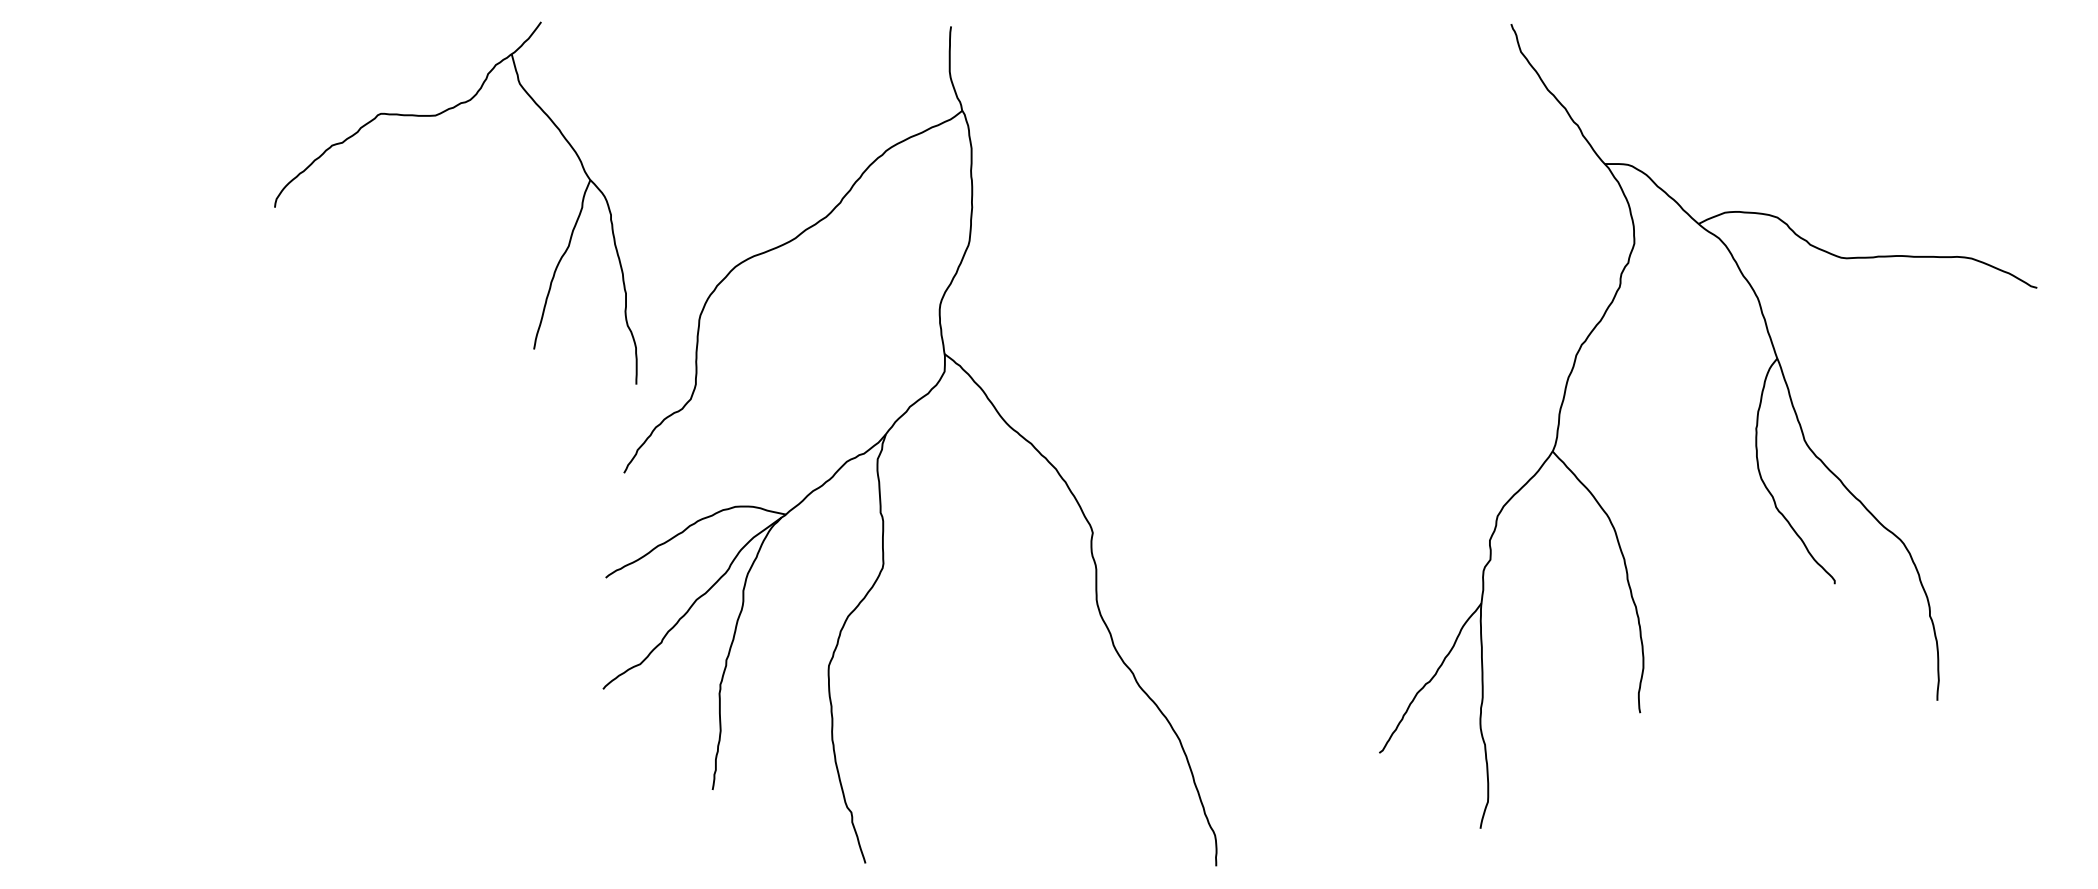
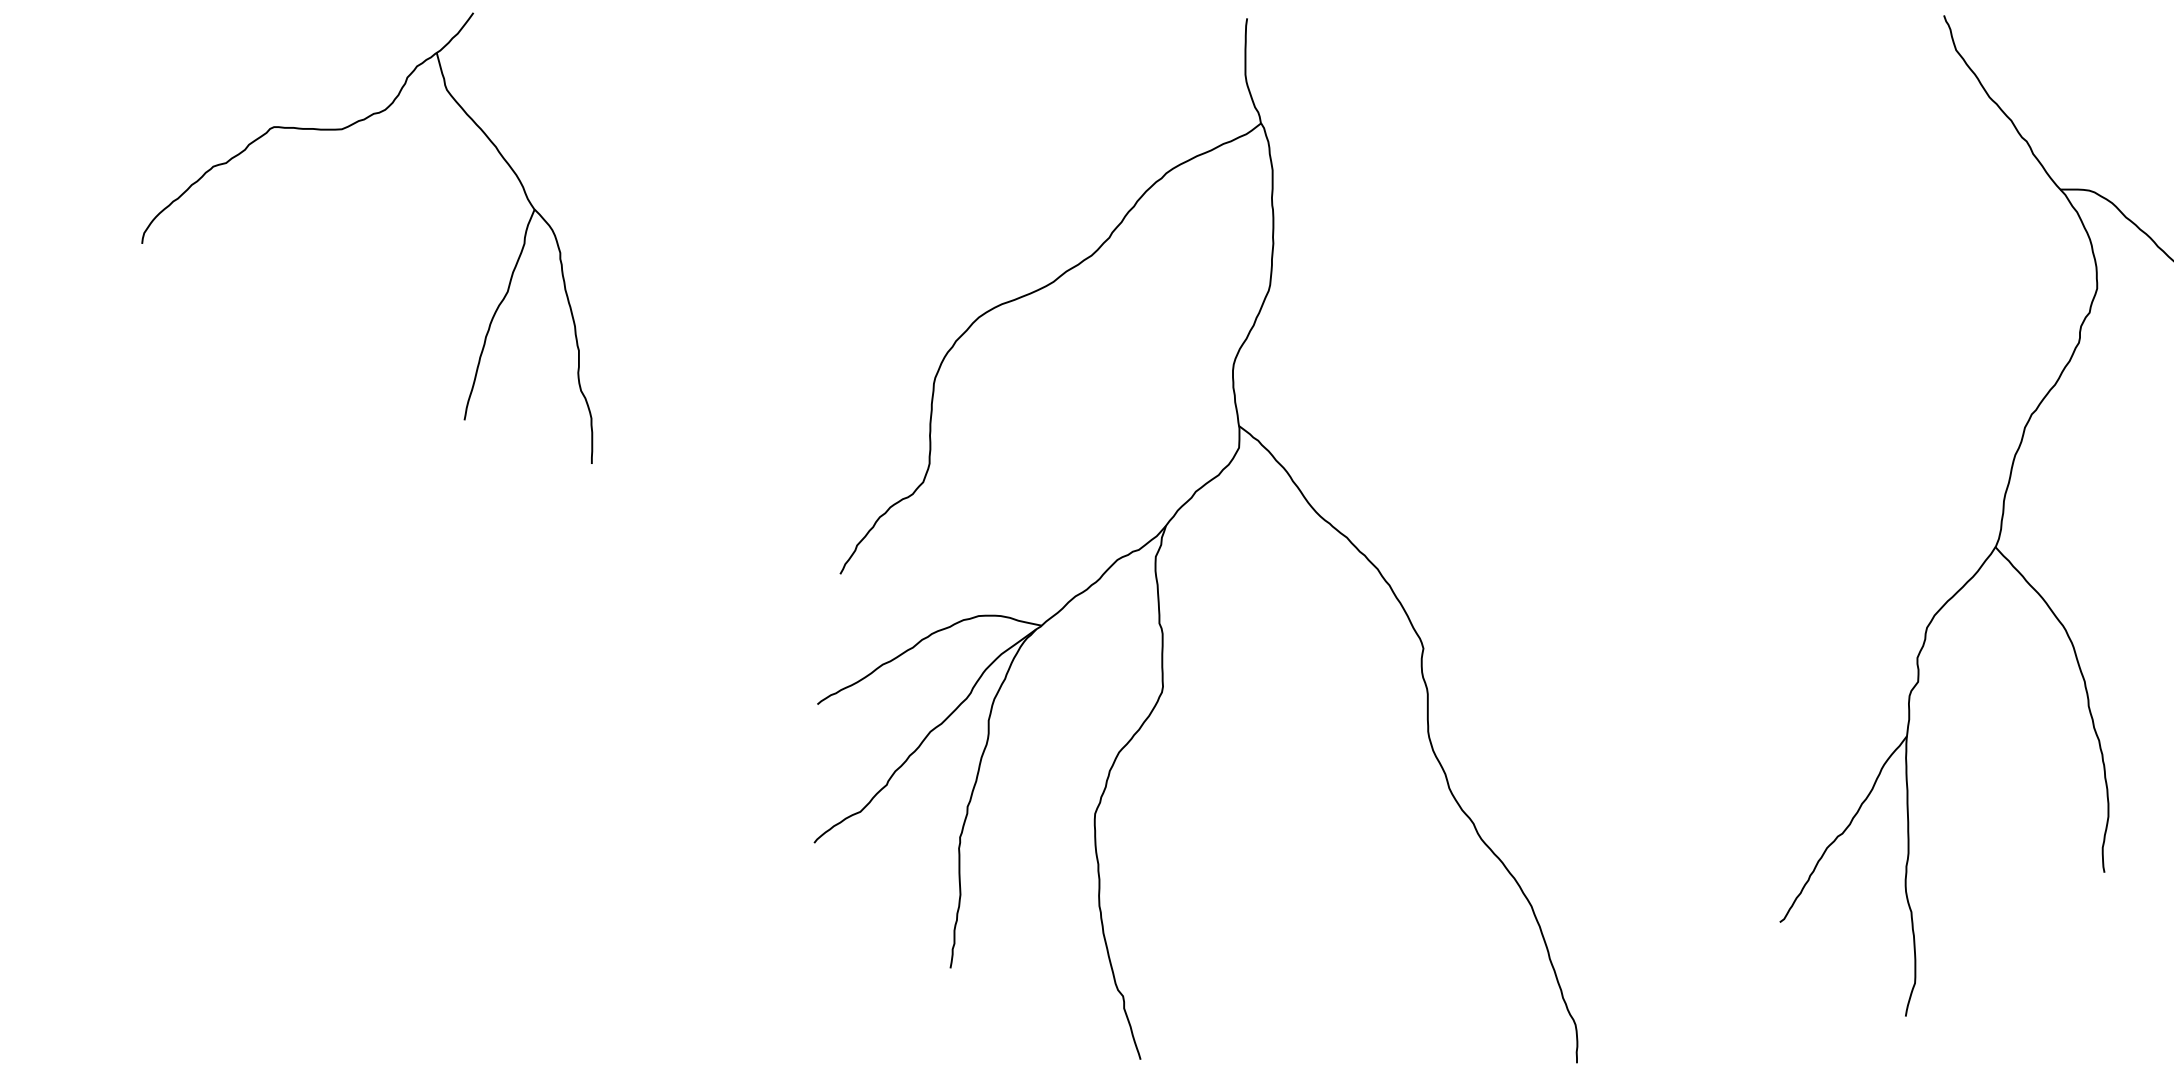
part: (436, 116) -> (343, 130), moved

